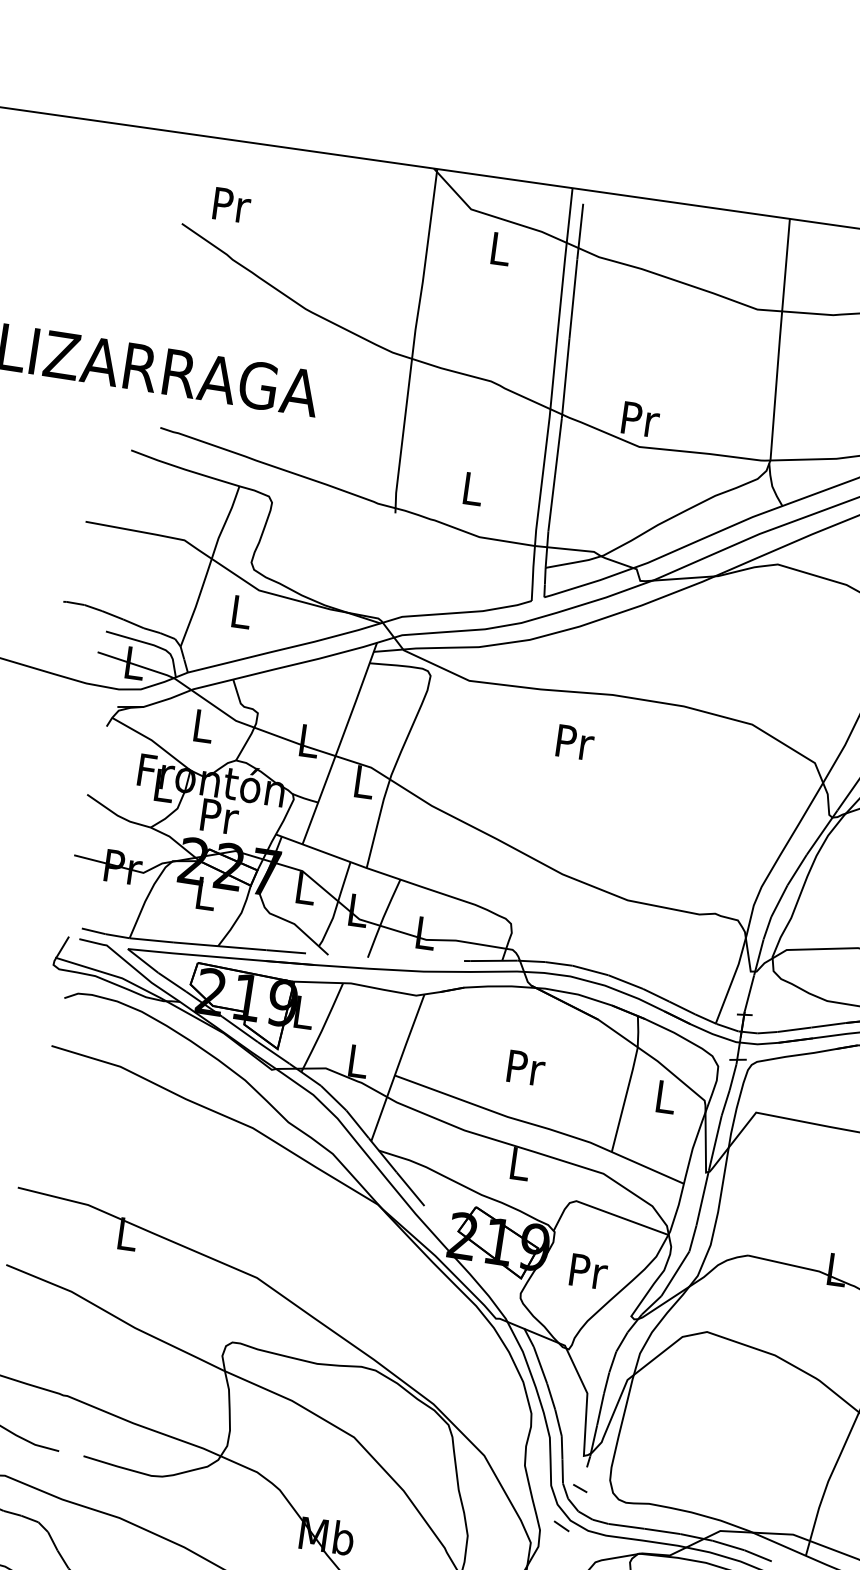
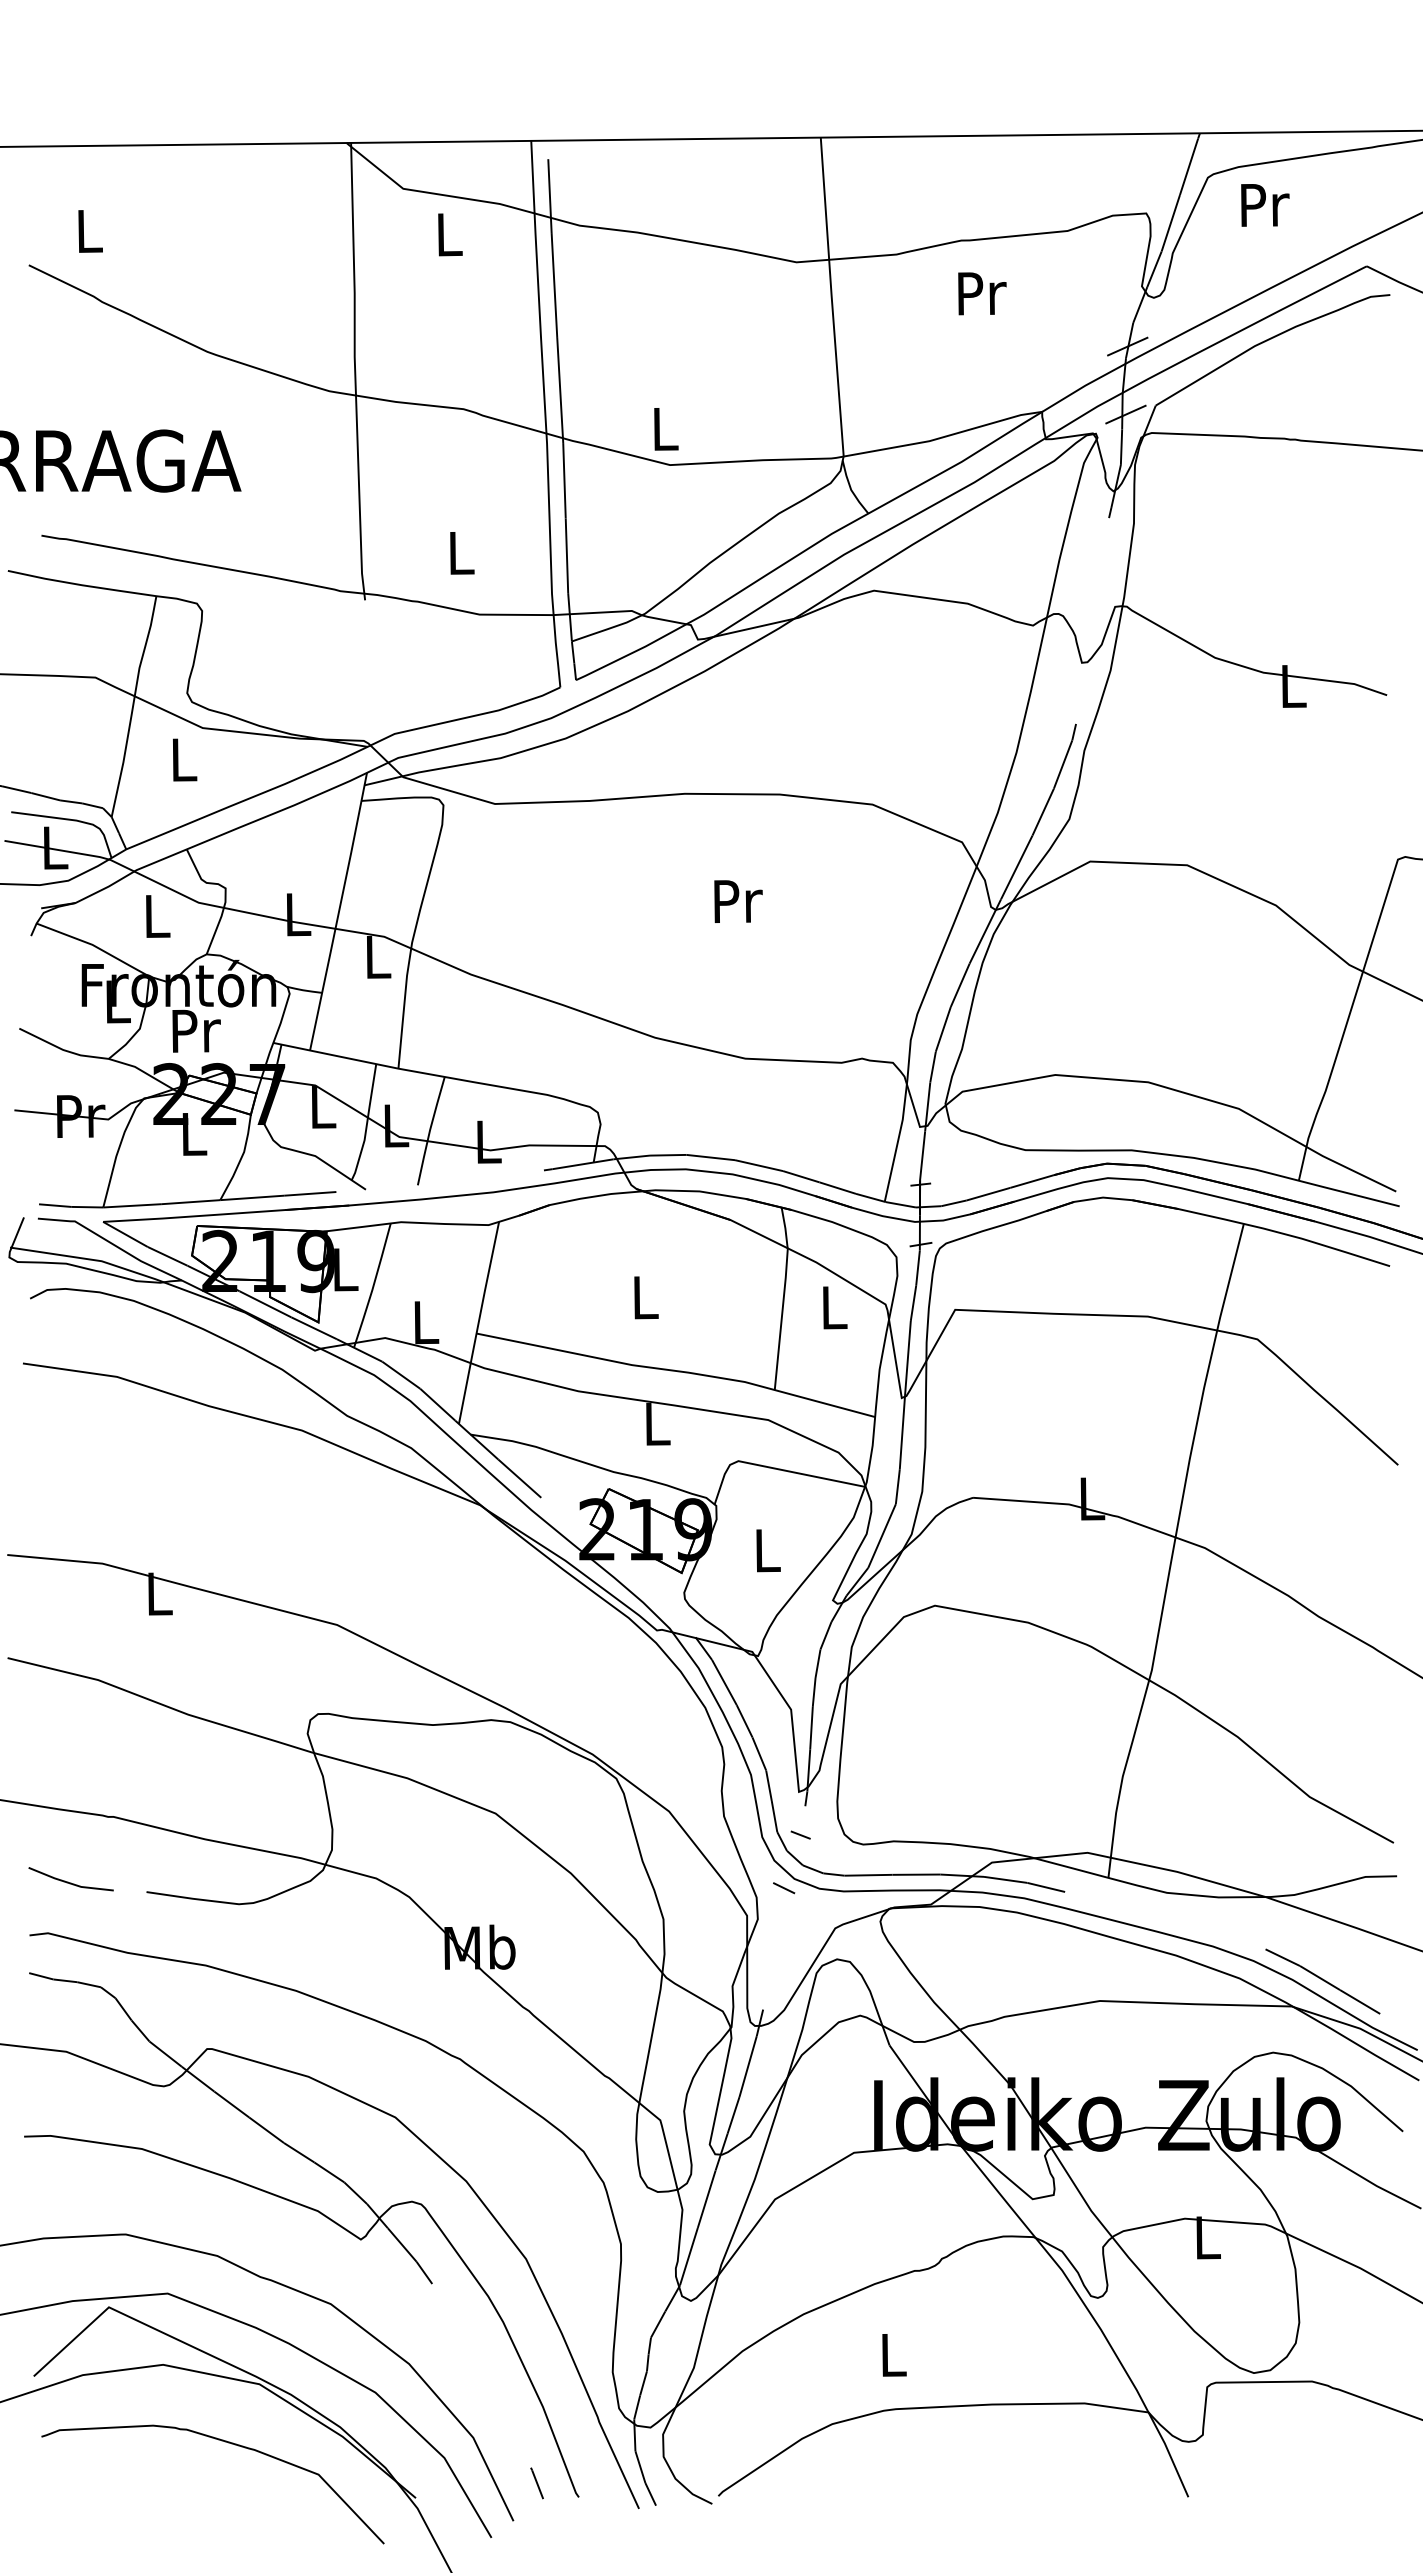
text: (231, 205) -> (90, 231), Pr -> L
text: (640, 419) -> (666, 429), Pr -> L
text: (575, 742) -> (738, 901), moved
text: (526, 1067) -> (646, 1297), Pr -> L
text: (588, 1271) -> (768, 1550), Pr -> L

